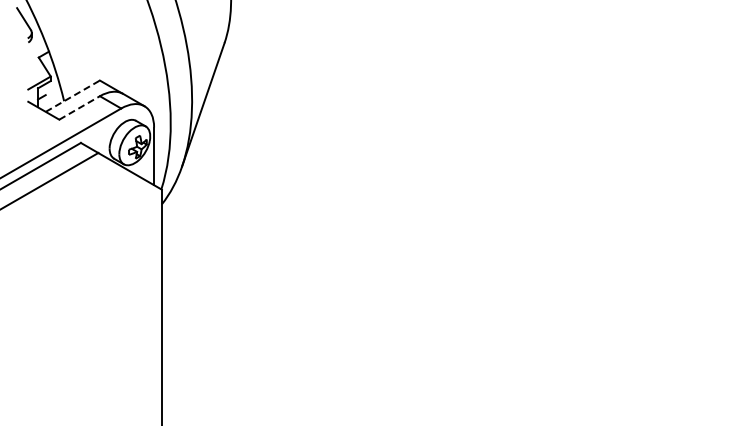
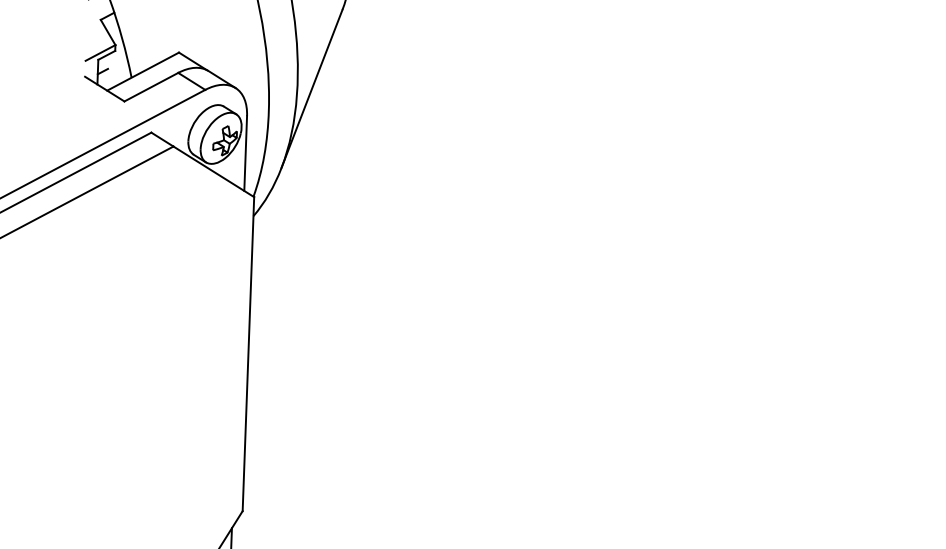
line: (73, 95) -> (144, 70), dashed -> solid
line: (80, 107) -> (152, 86), dashed -> solid

